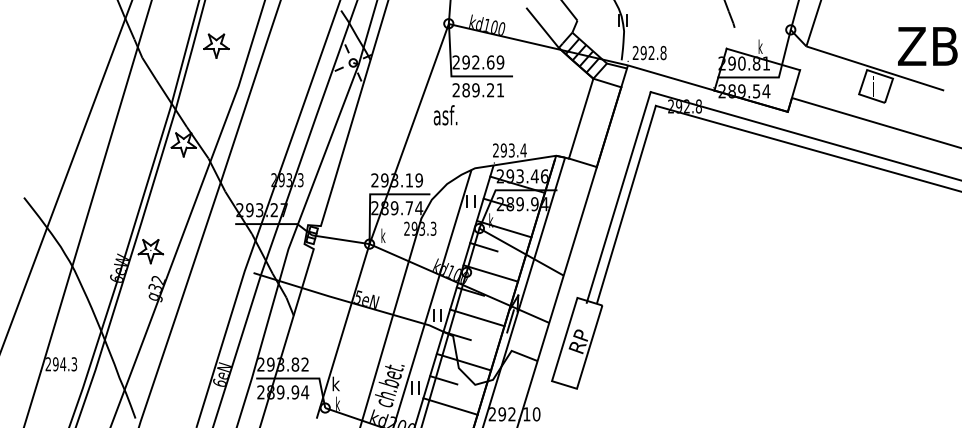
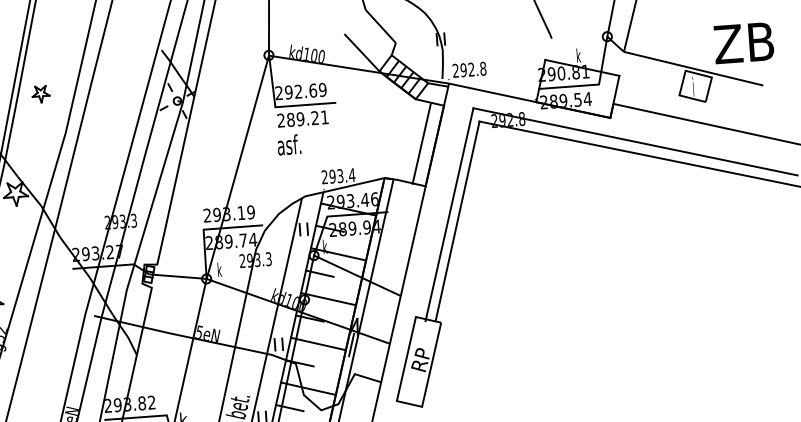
part: (216, 45) -> (40, 93), size x0.7
text: (445, 115) -> (289, 145), moved
line: (580, 118) -> (421, 143), moved

